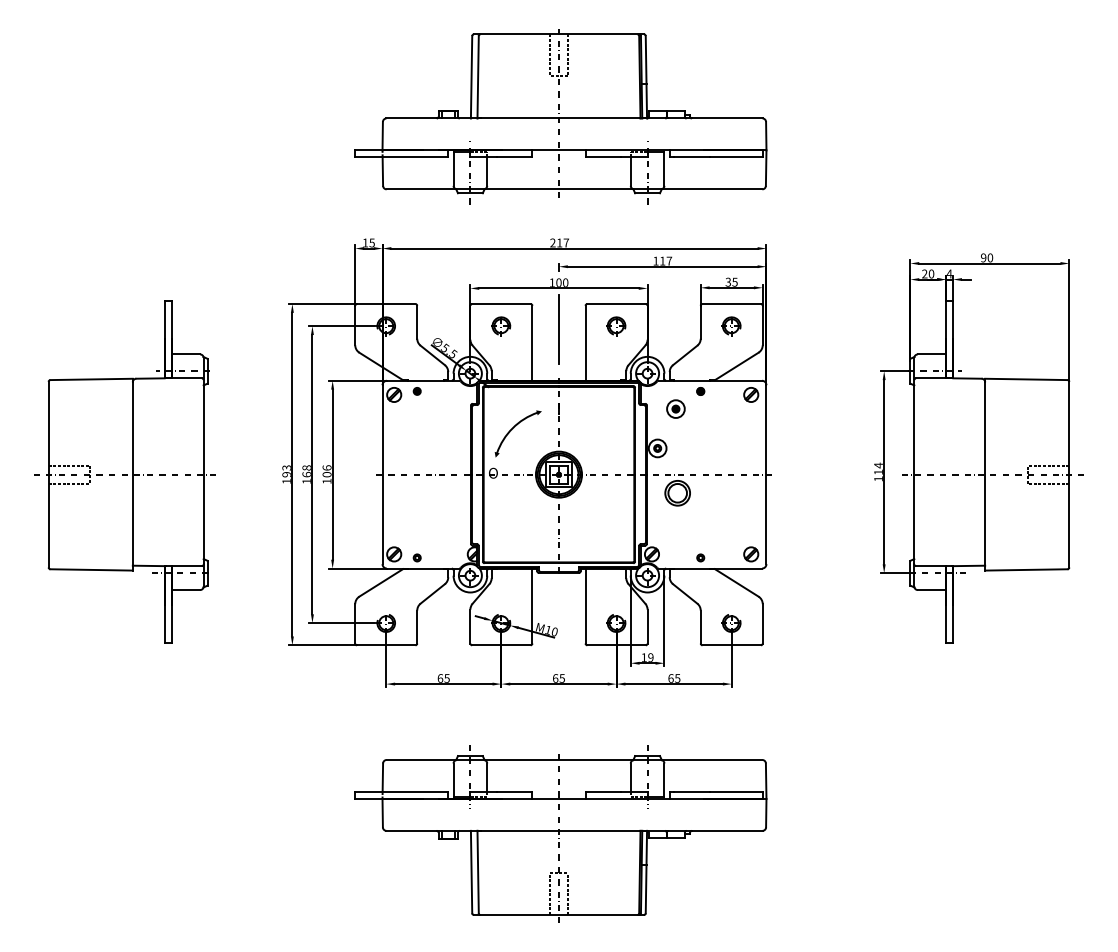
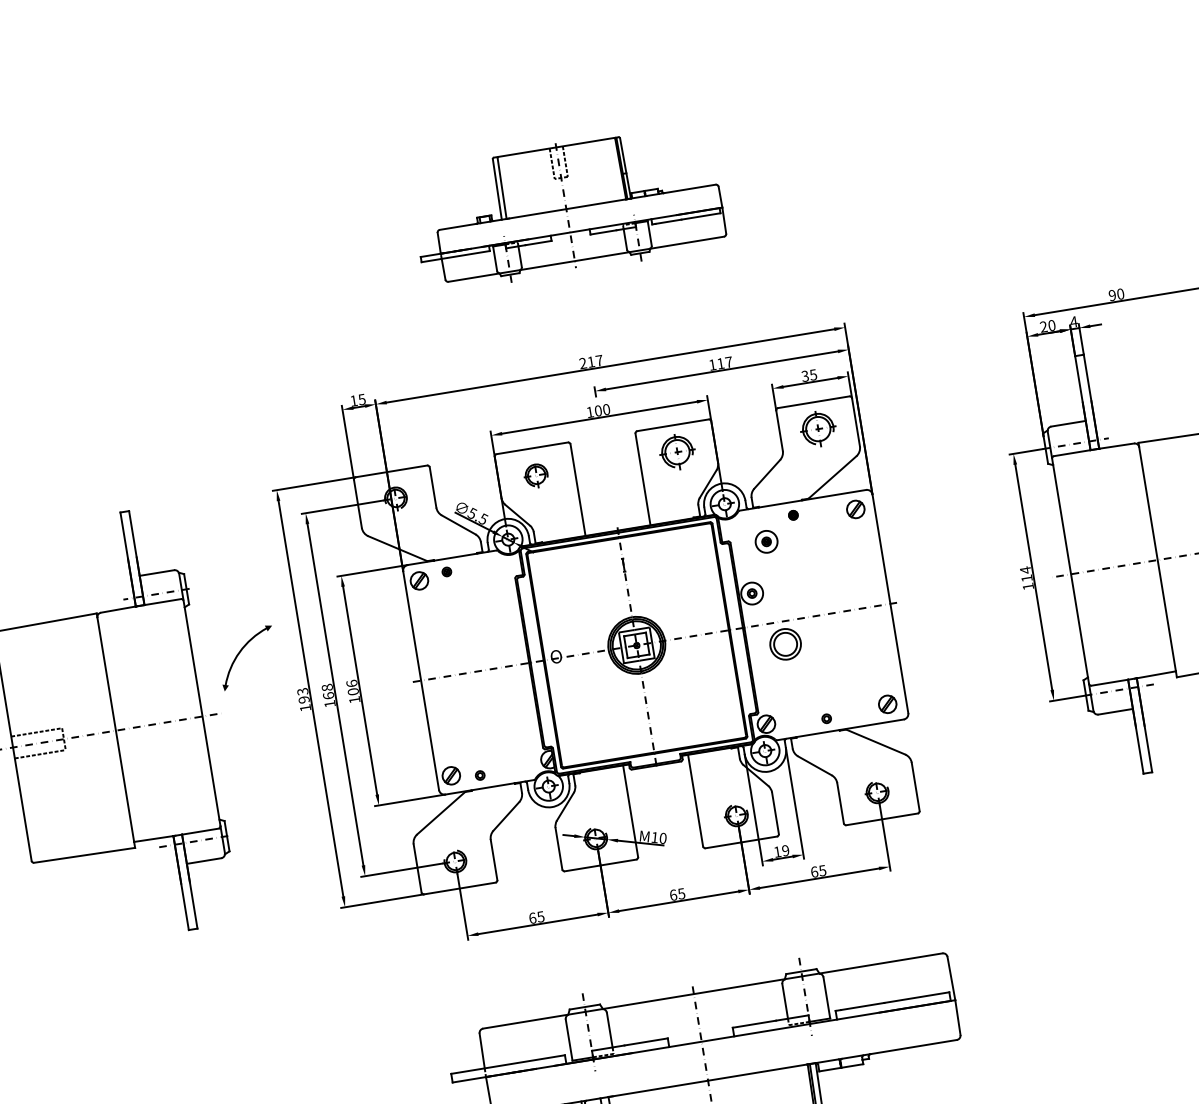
part: (560, 116) -> (566, 207), size x0.6
part: (616, 326) -> (677, 452), size x1.4
part: (731, 326) -> (817, 429), size x1.4
line: (558, 329) -> (607, 468), removed
part: (513, 428) -> (240, 652), moved

